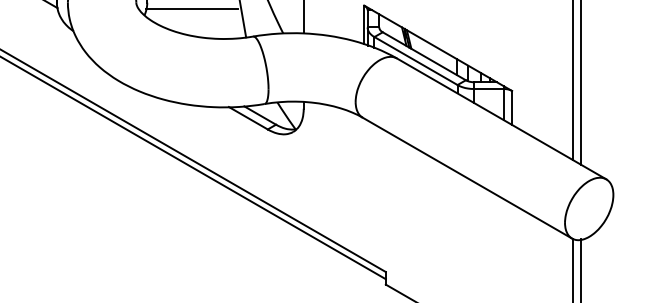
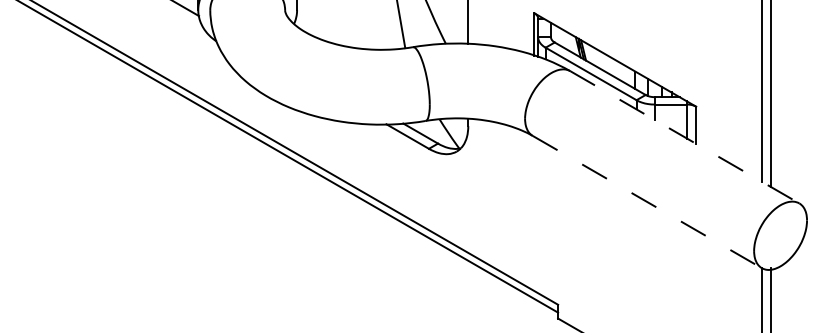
line: (192, 9) -> (346, 17), removed
line: (502, 119) -> (685, 137), solid -> dashed
line: (467, 178) -> (647, 202), solid -> dashed

